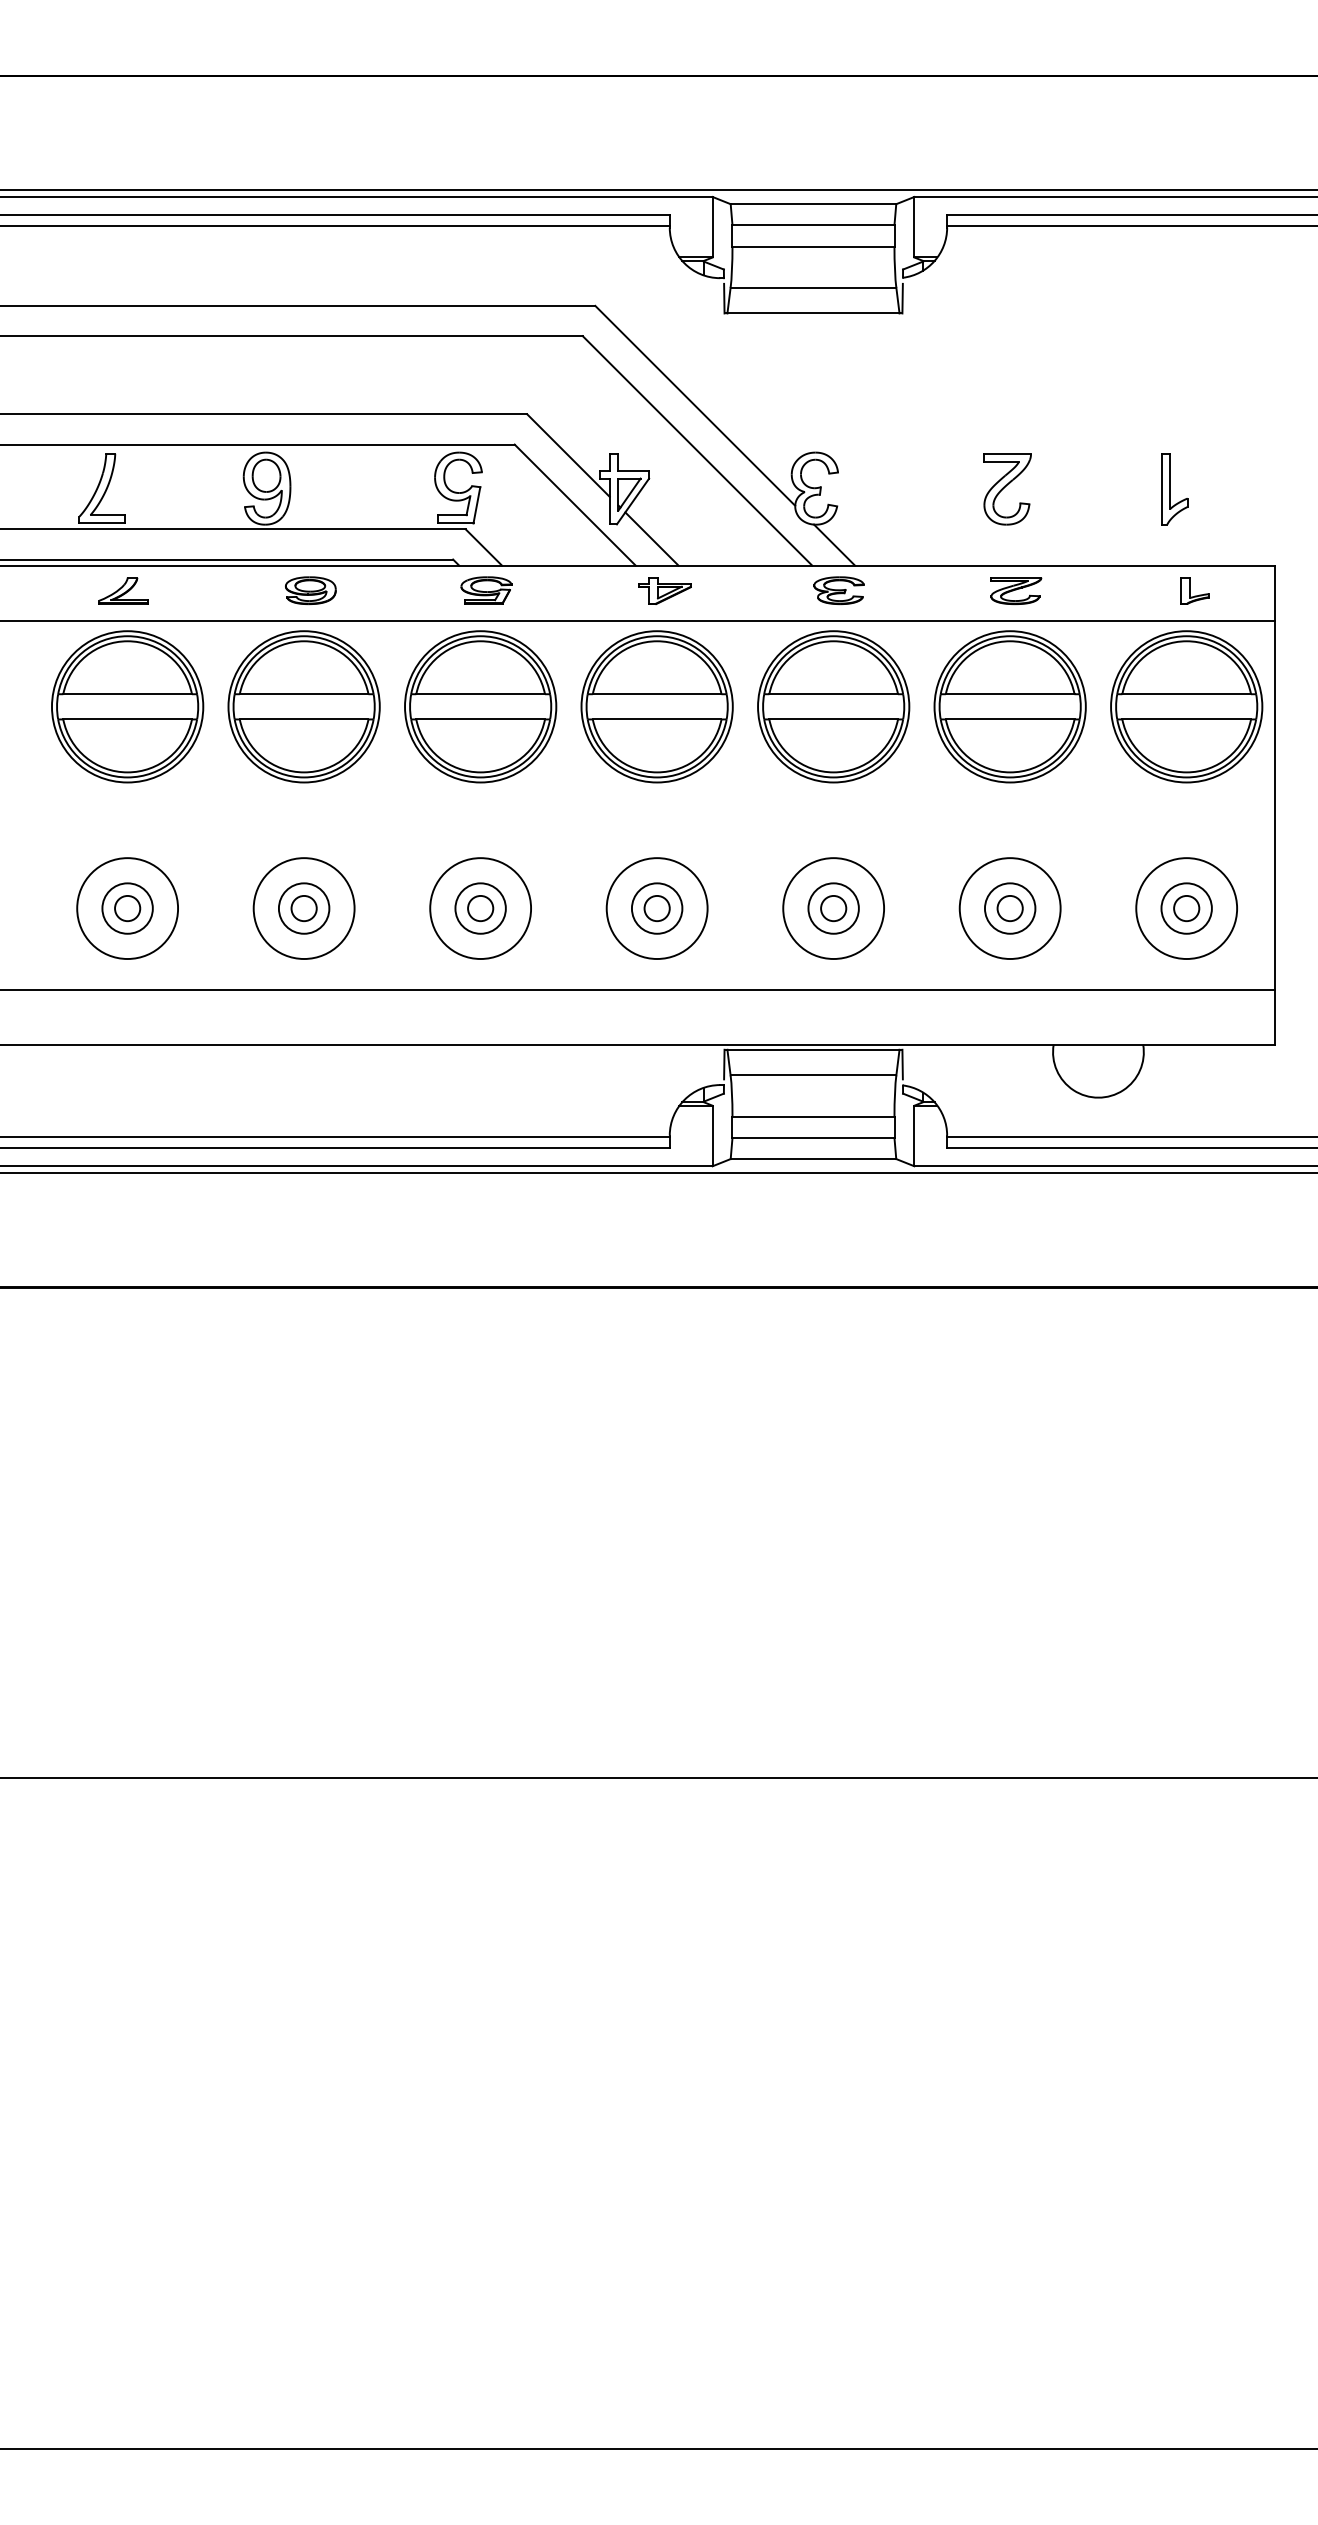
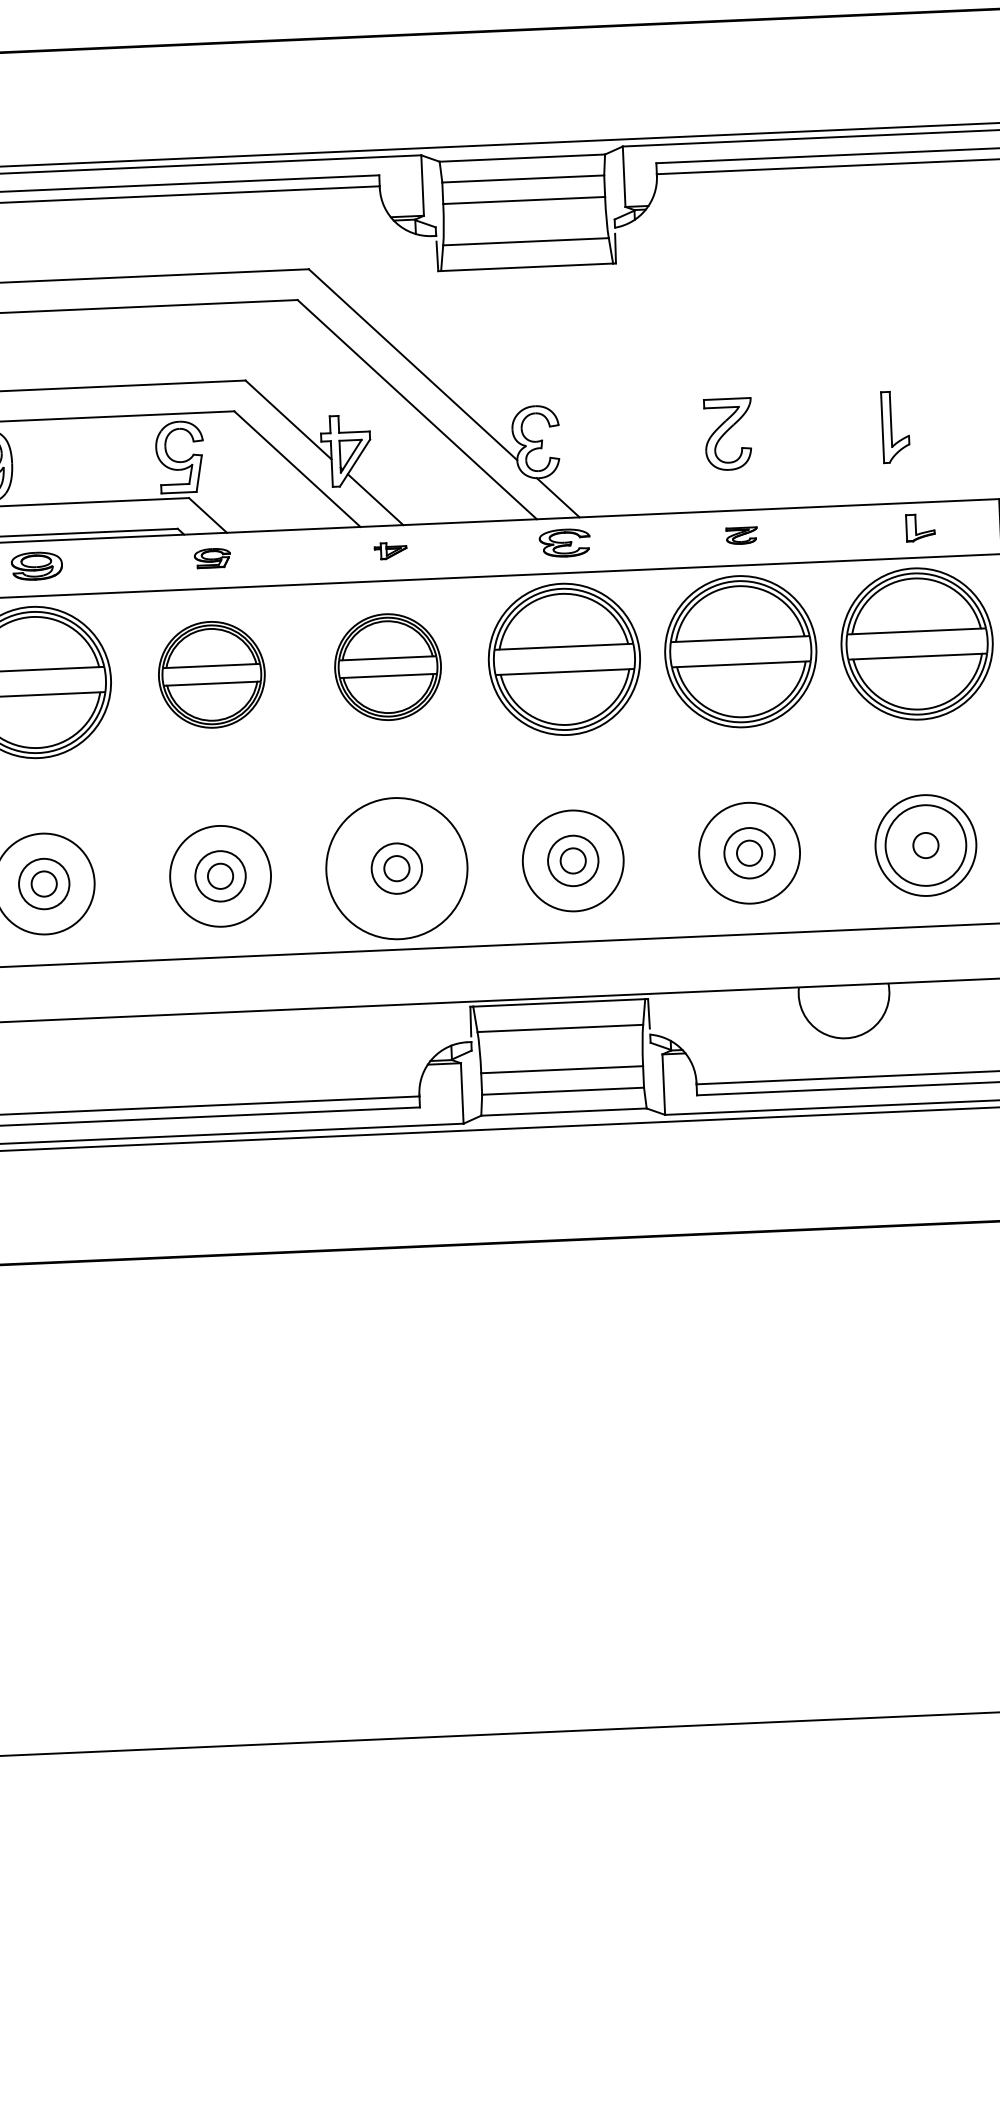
part: (486, 590) -> (212, 558), size x0.7
part: (664, 590) -> (390, 550), size x0.6
part: (1016, 591) -> (742, 536), size x0.6
part: (480, 706) -> (211, 674), size x0.7
part: (656, 706) -> (387, 666), size x0.7
circle: (656, 908) -> (396, 868), size x1.4
circle: (1186, 908) -> (925, 845), size x1.6

